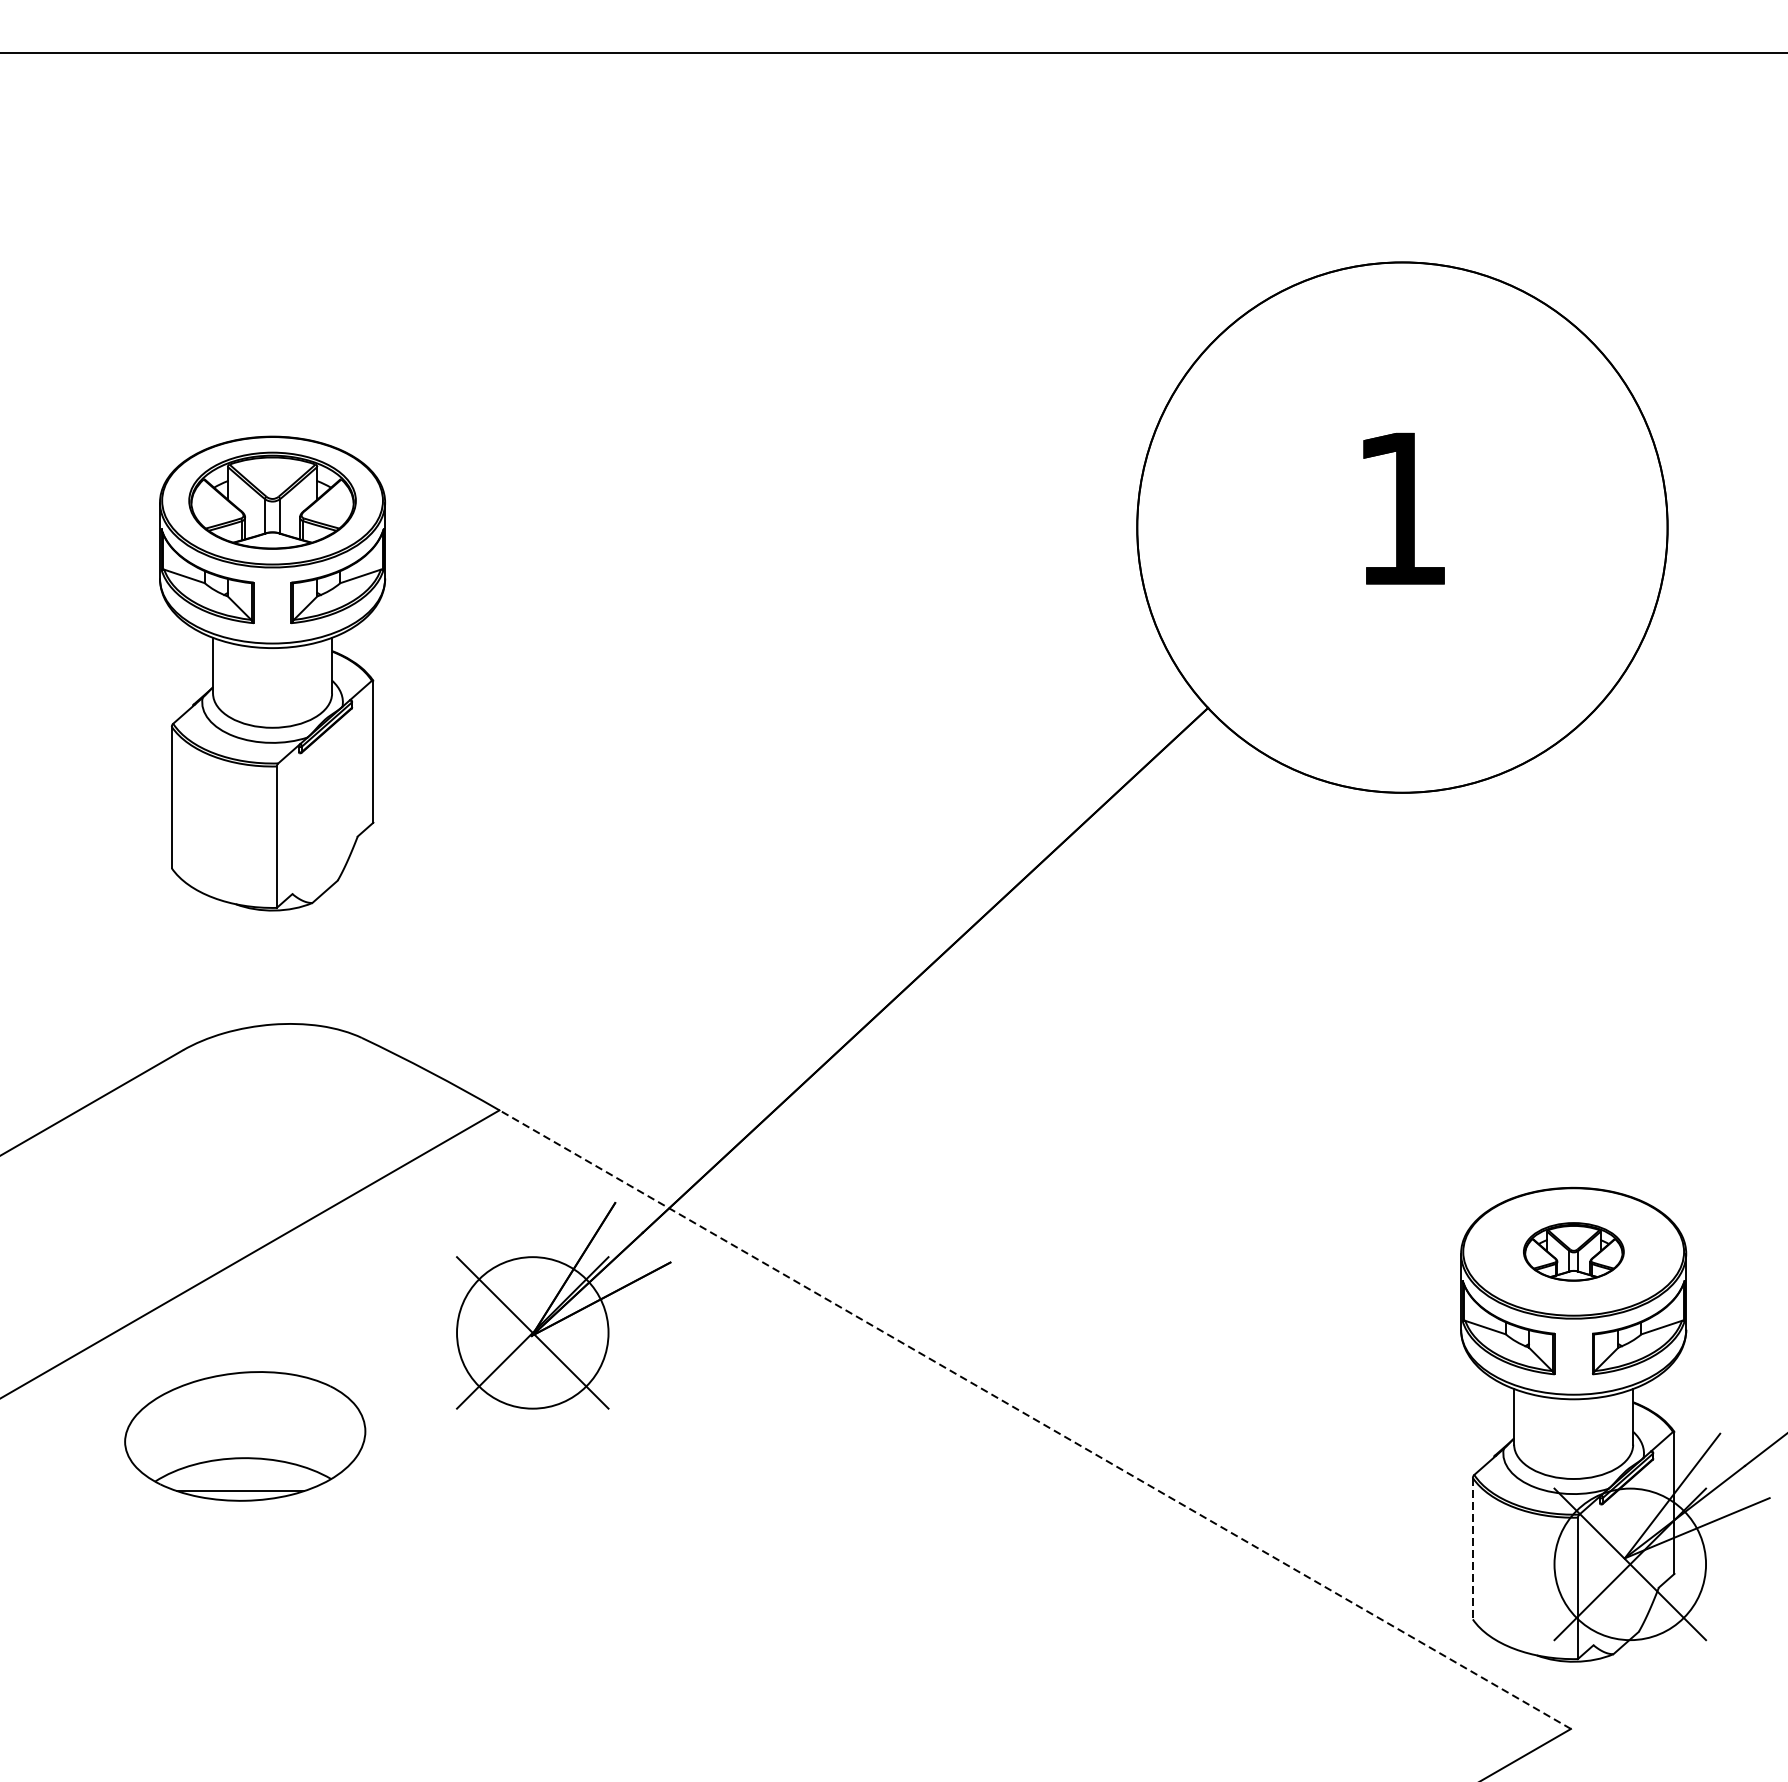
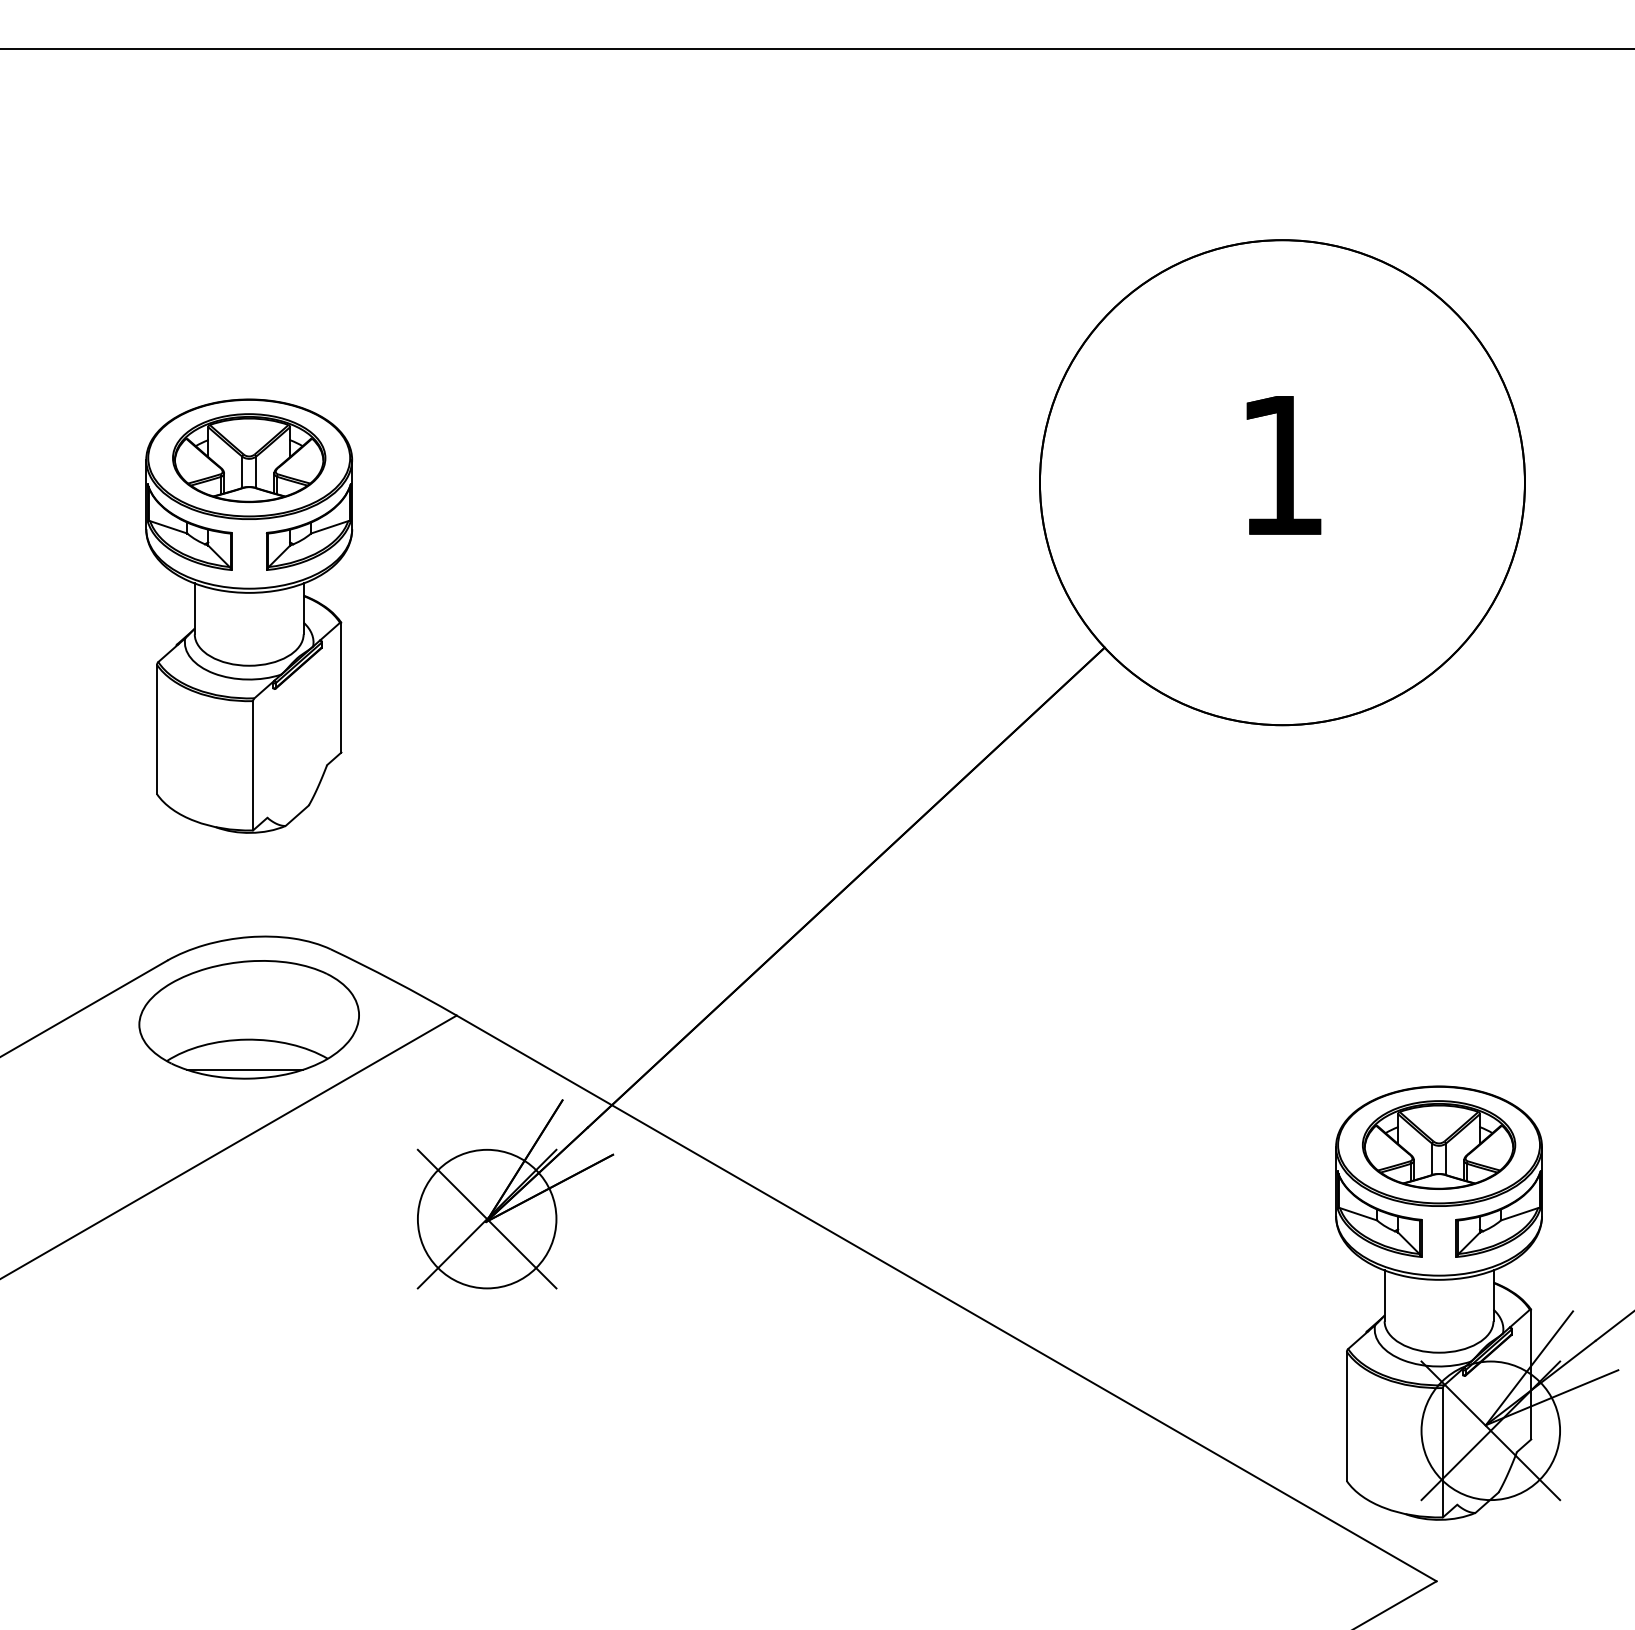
part: (1574, 1251) -> (1439, 1144), size x1.67
line: (1035, 1419) -> (946, 1298), dashed -> solid
part: (244, 1436) -> (248, 1019), moved
line: (1472, 1548) -> (1346, 1416), dashed -> solid

